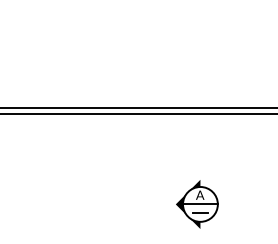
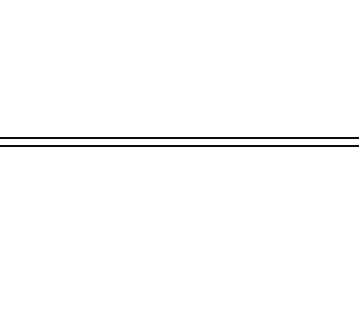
part: (197, 203) -> (254, 262), removed

